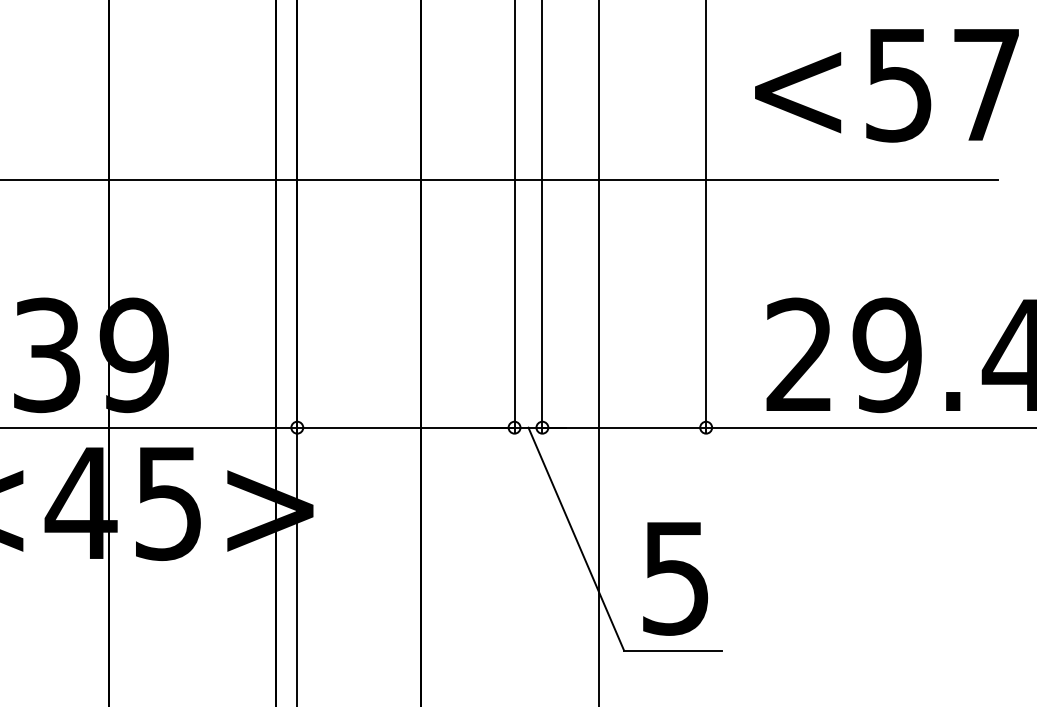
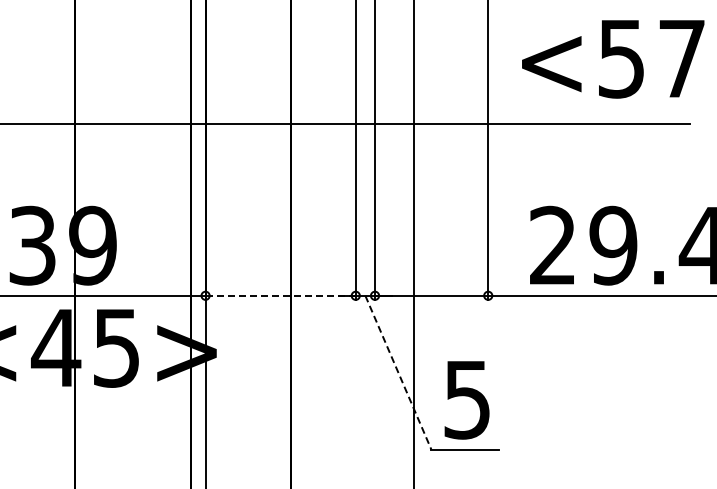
line: (405, 427) -> (280, 295), solid -> dashed
line: (576, 538) -> (398, 372), solid -> dashed

